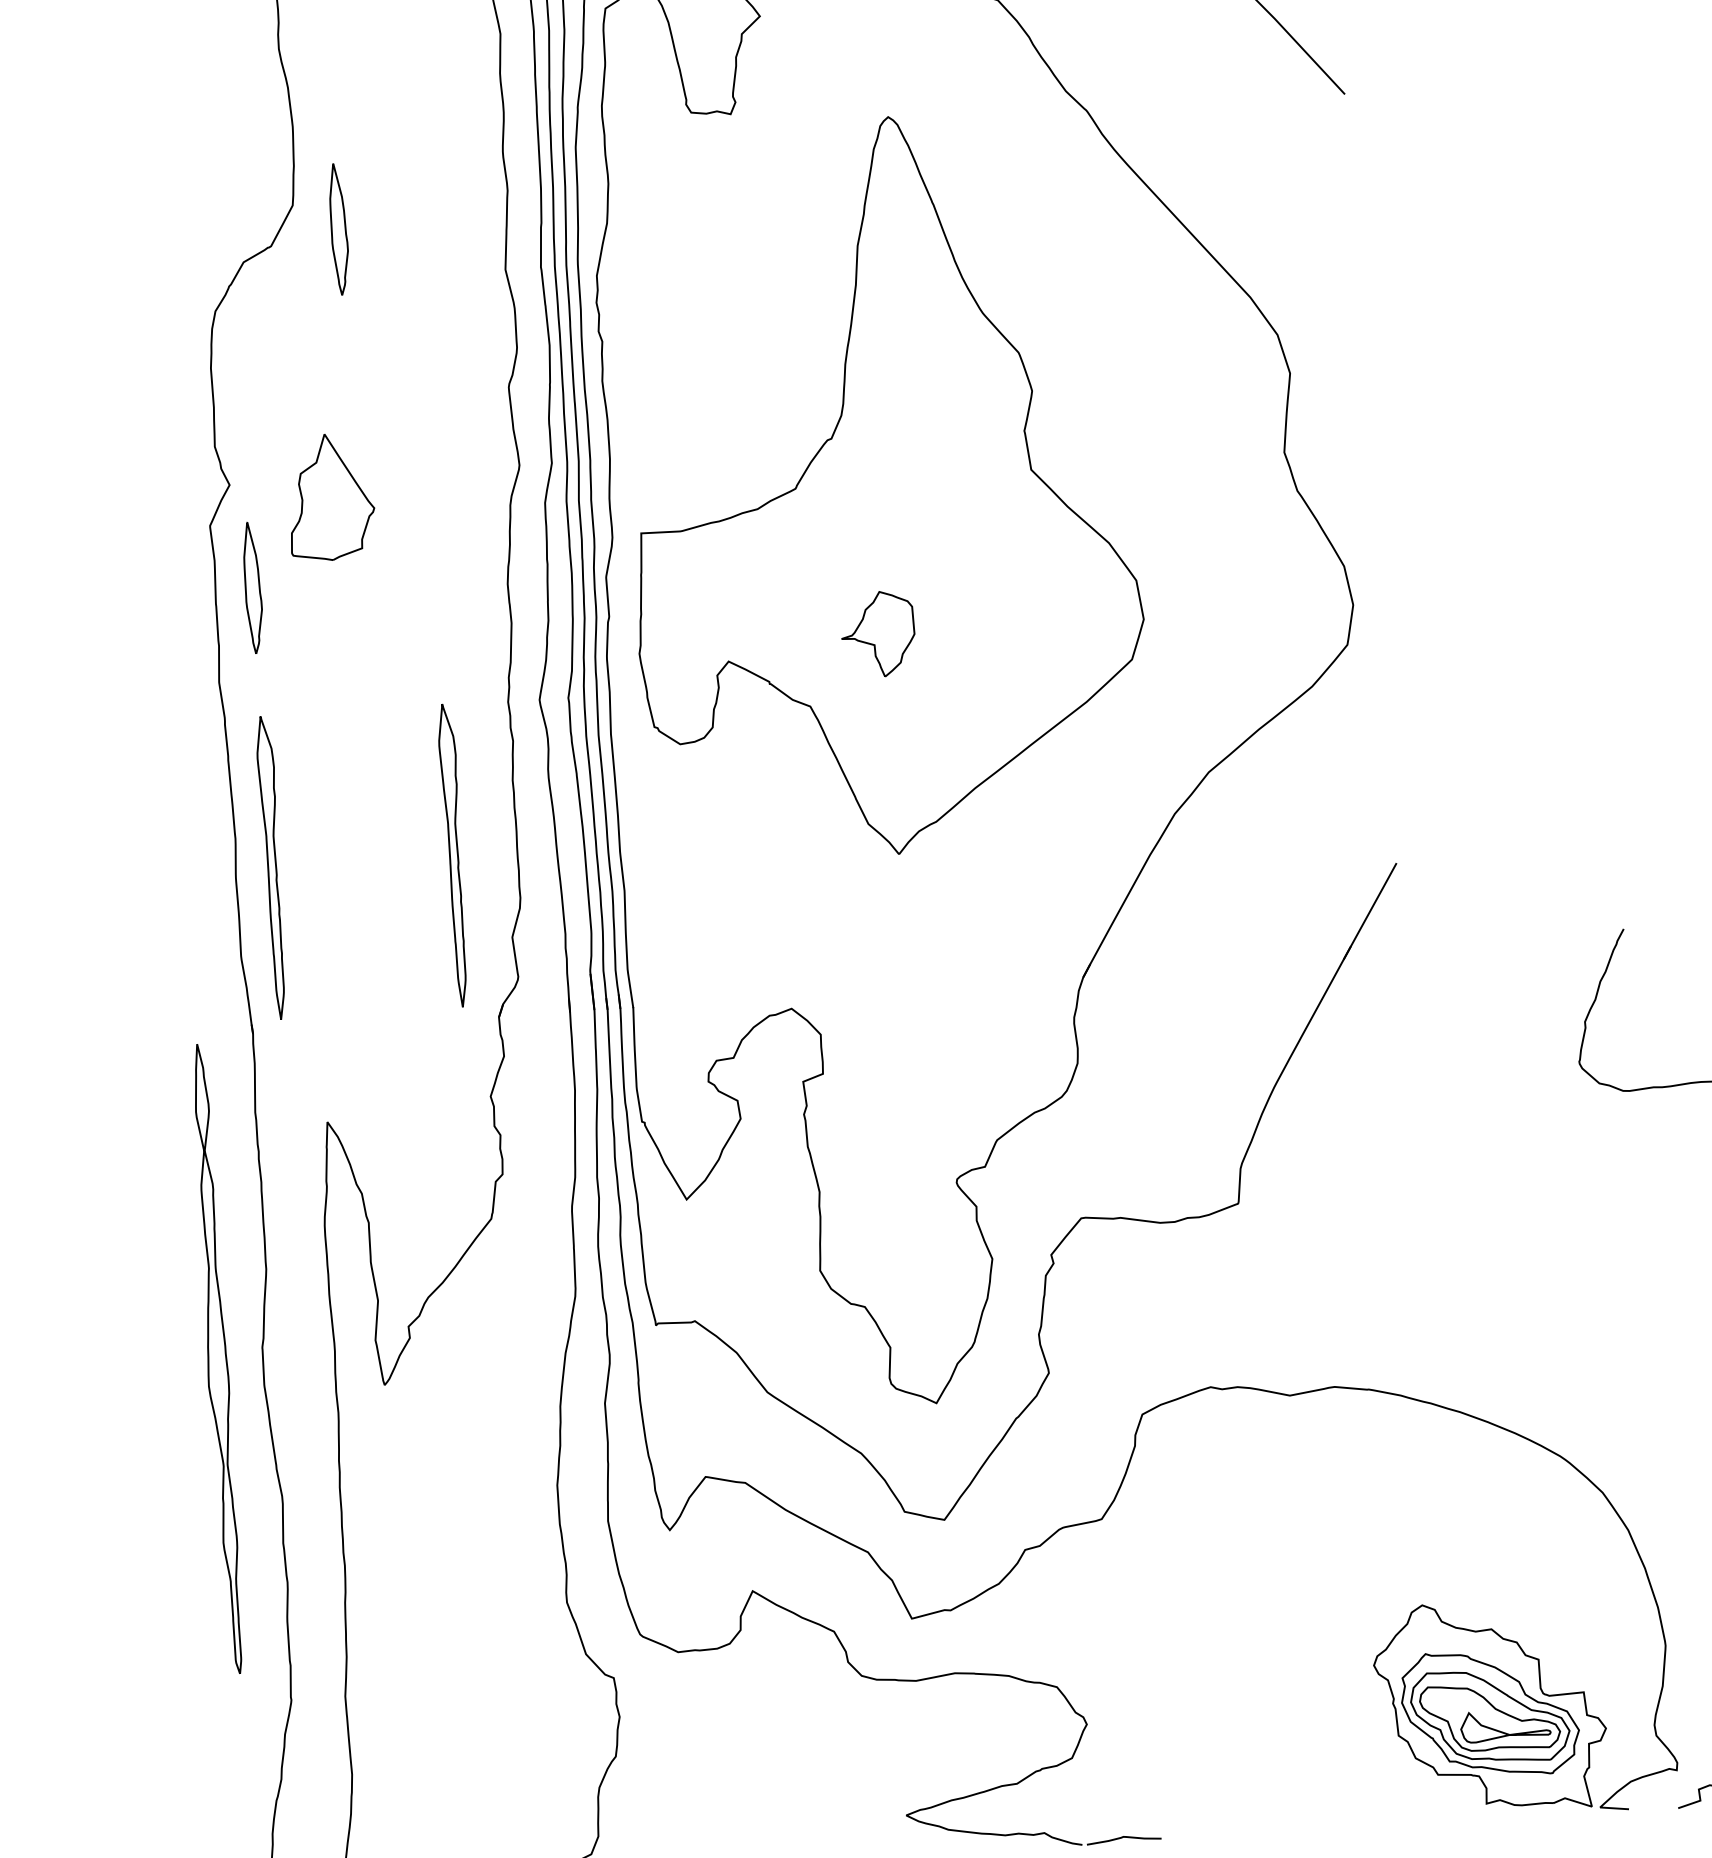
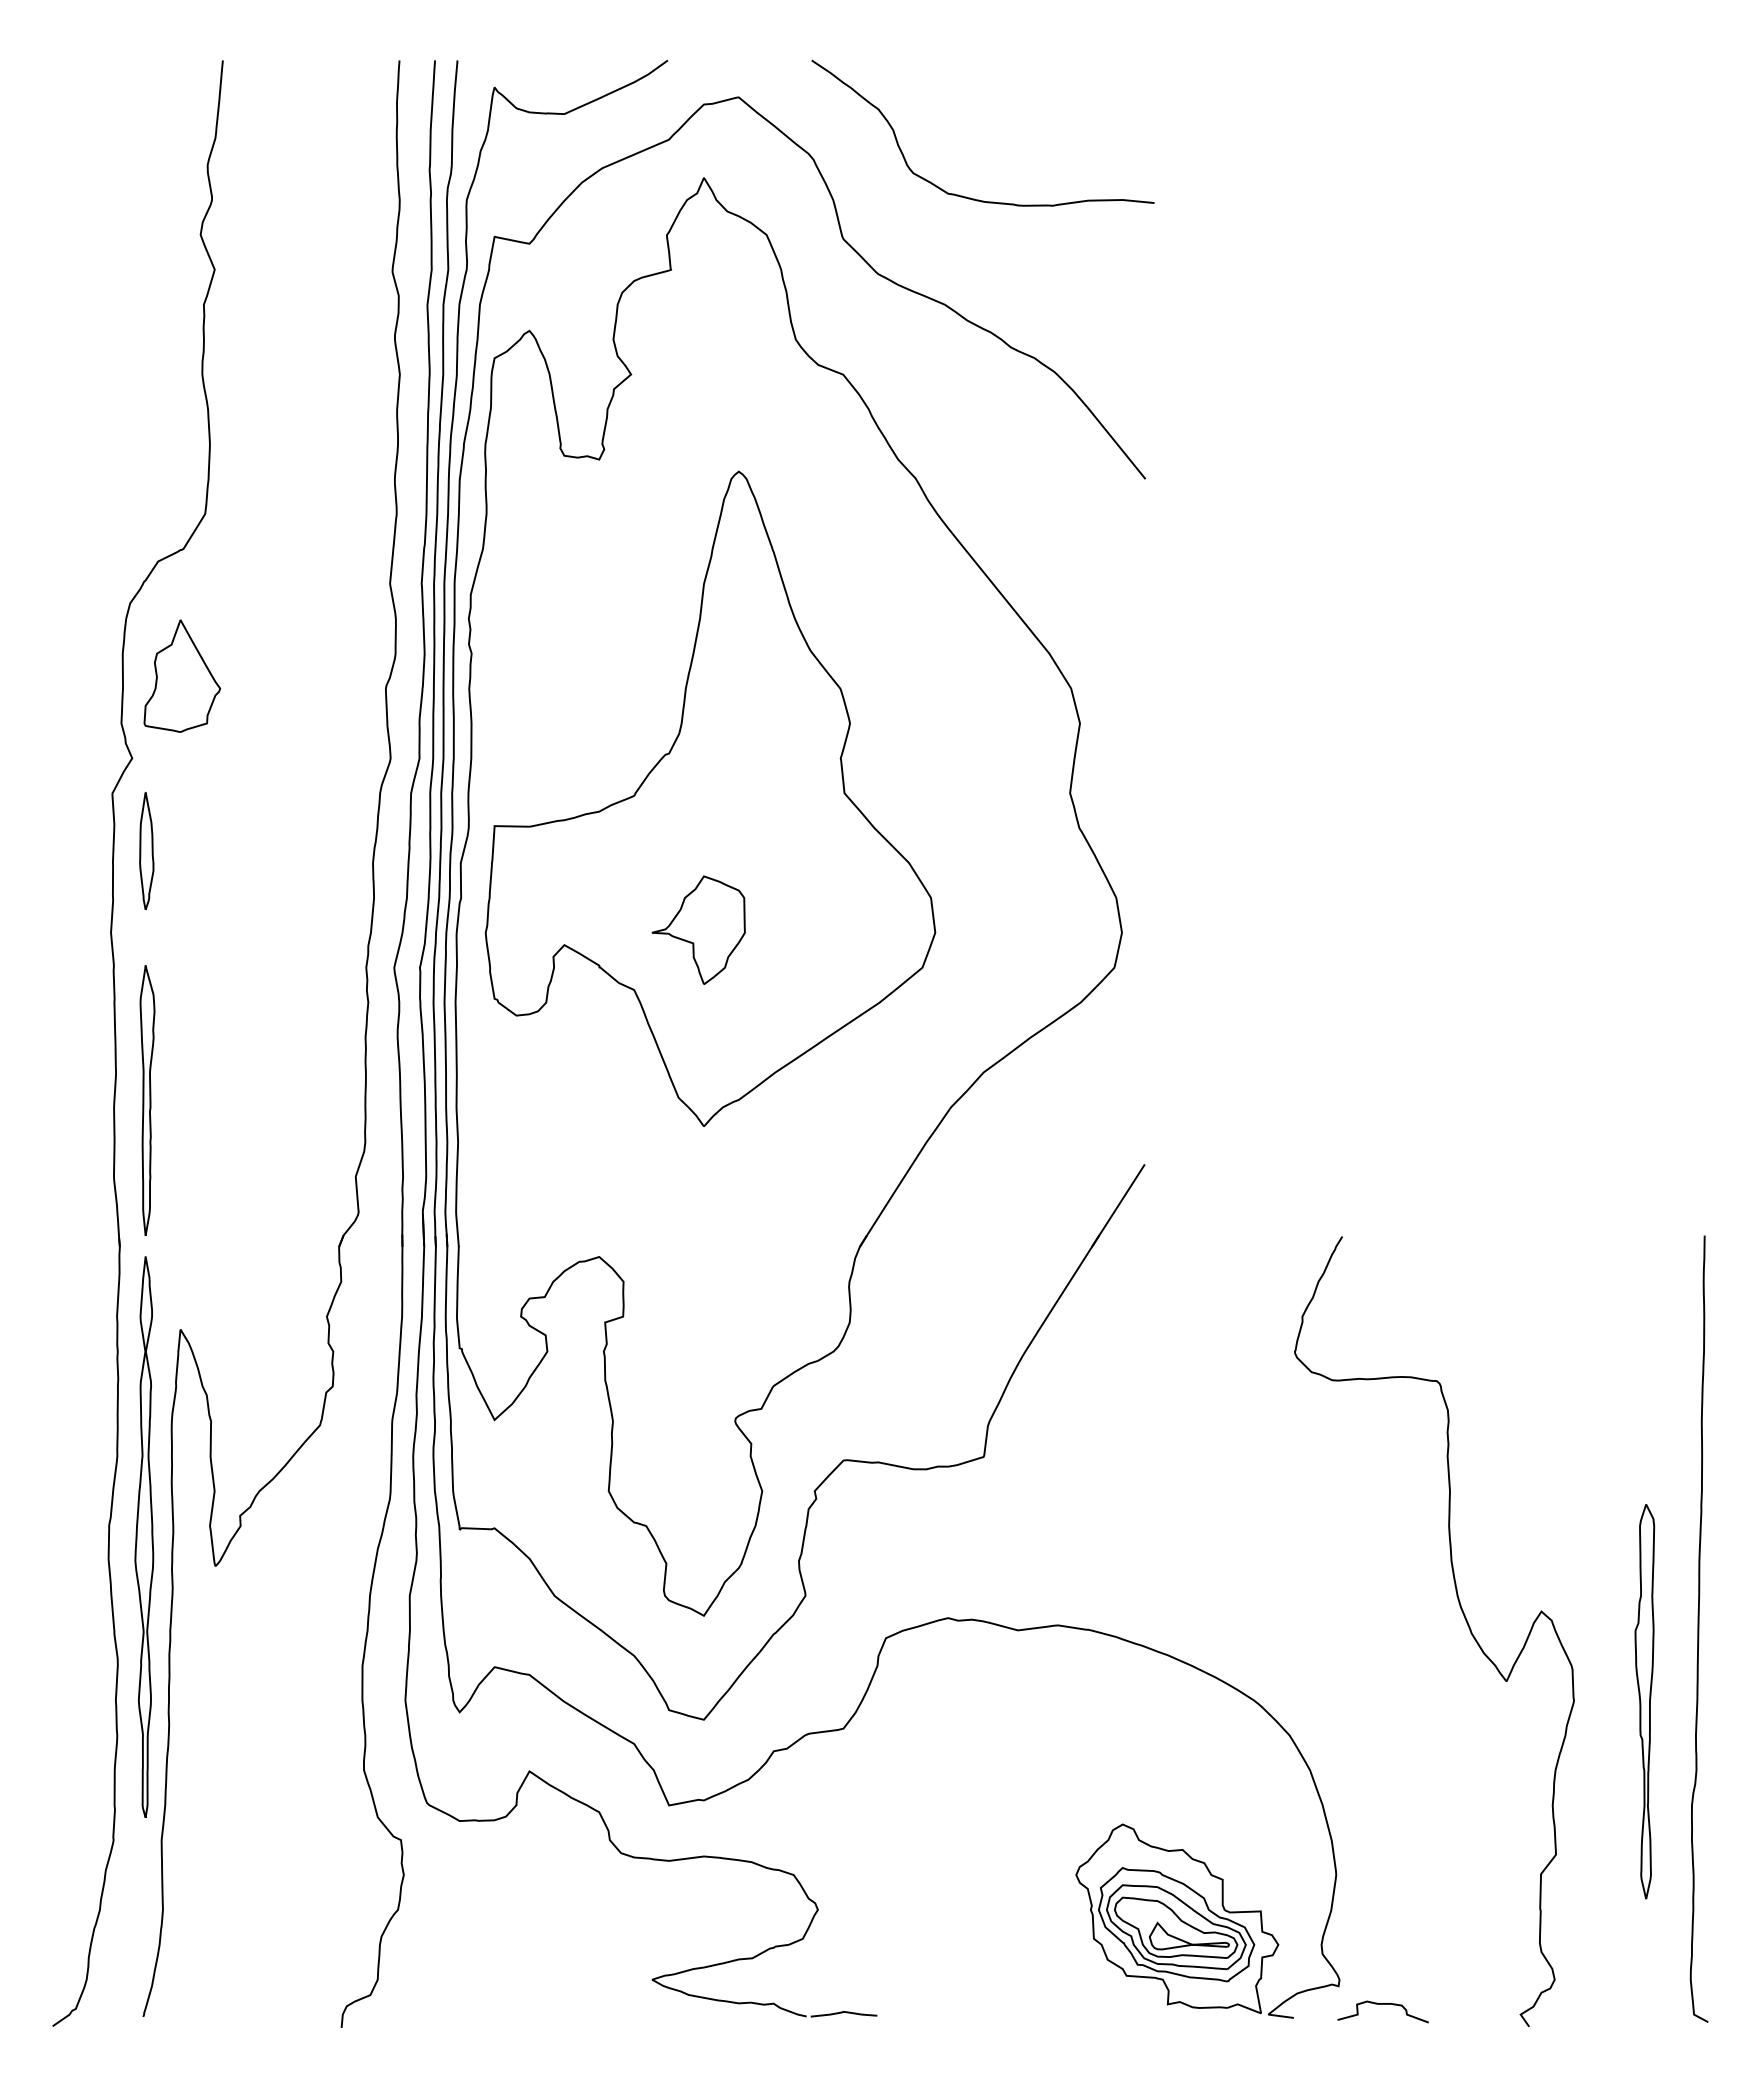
part: (338, 228) -> (244, 537), removed
part: (330, 496) -> (182, 675), moved
part: (877, 633) -> (698, 929), size x1.43
part: (454, 855) -> (309, 1100), removed
part: (217, 1358) -> (144, 1536), moved

